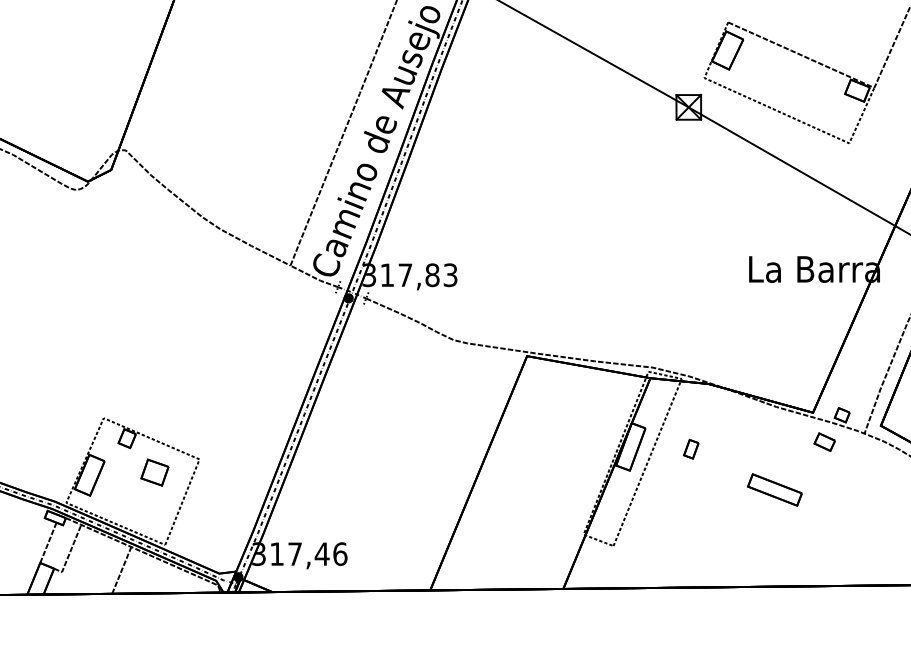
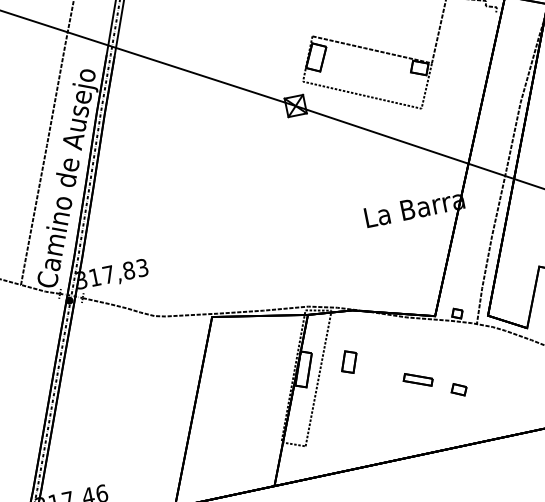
part: (824, 442) -> (458, 390), moved
part: (691, 448) -> (349, 361), size x1.6
part: (774, 489) -> (417, 379), size x0.7

